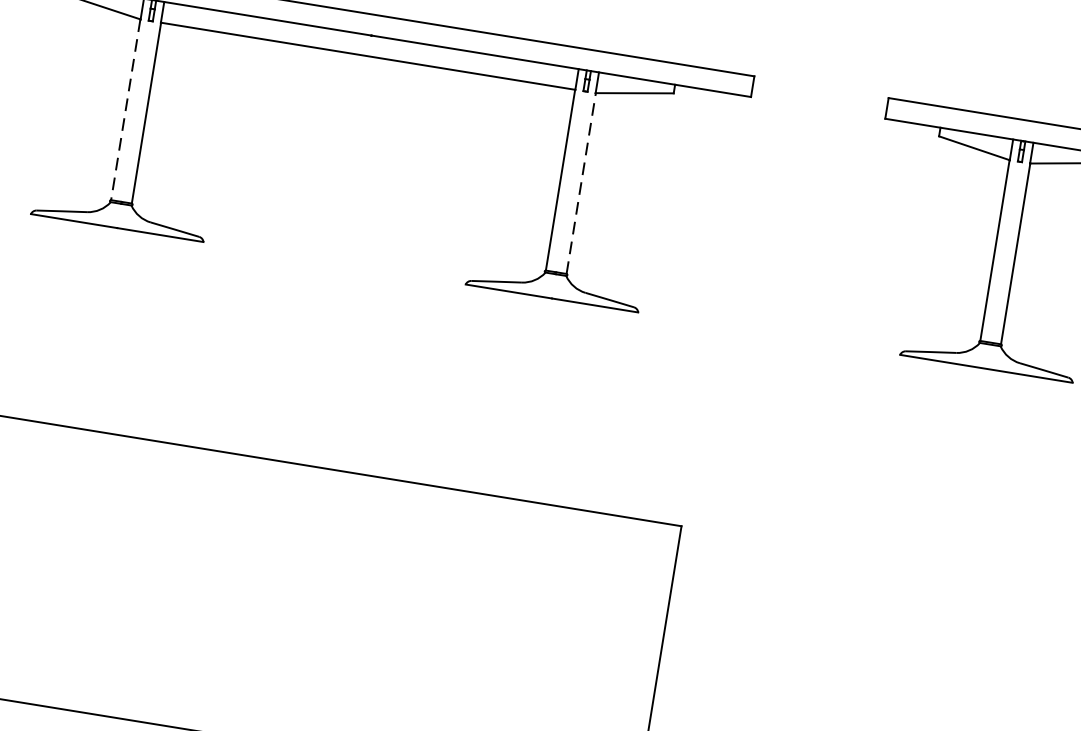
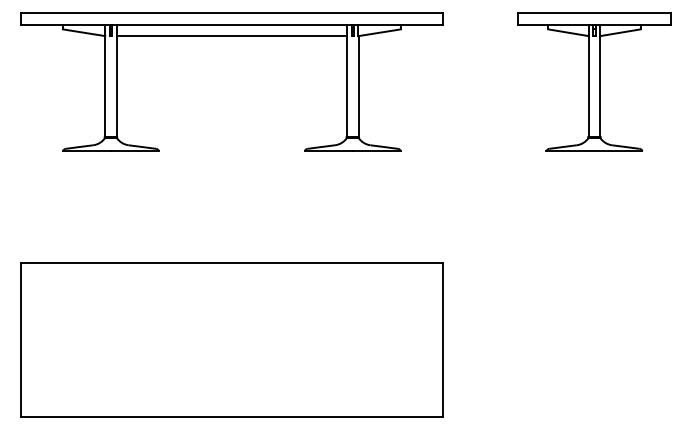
line: (126, 110) -> (105, 86), dashed -> solid
line: (581, 181) -> (358, 85), dashed -> solid

